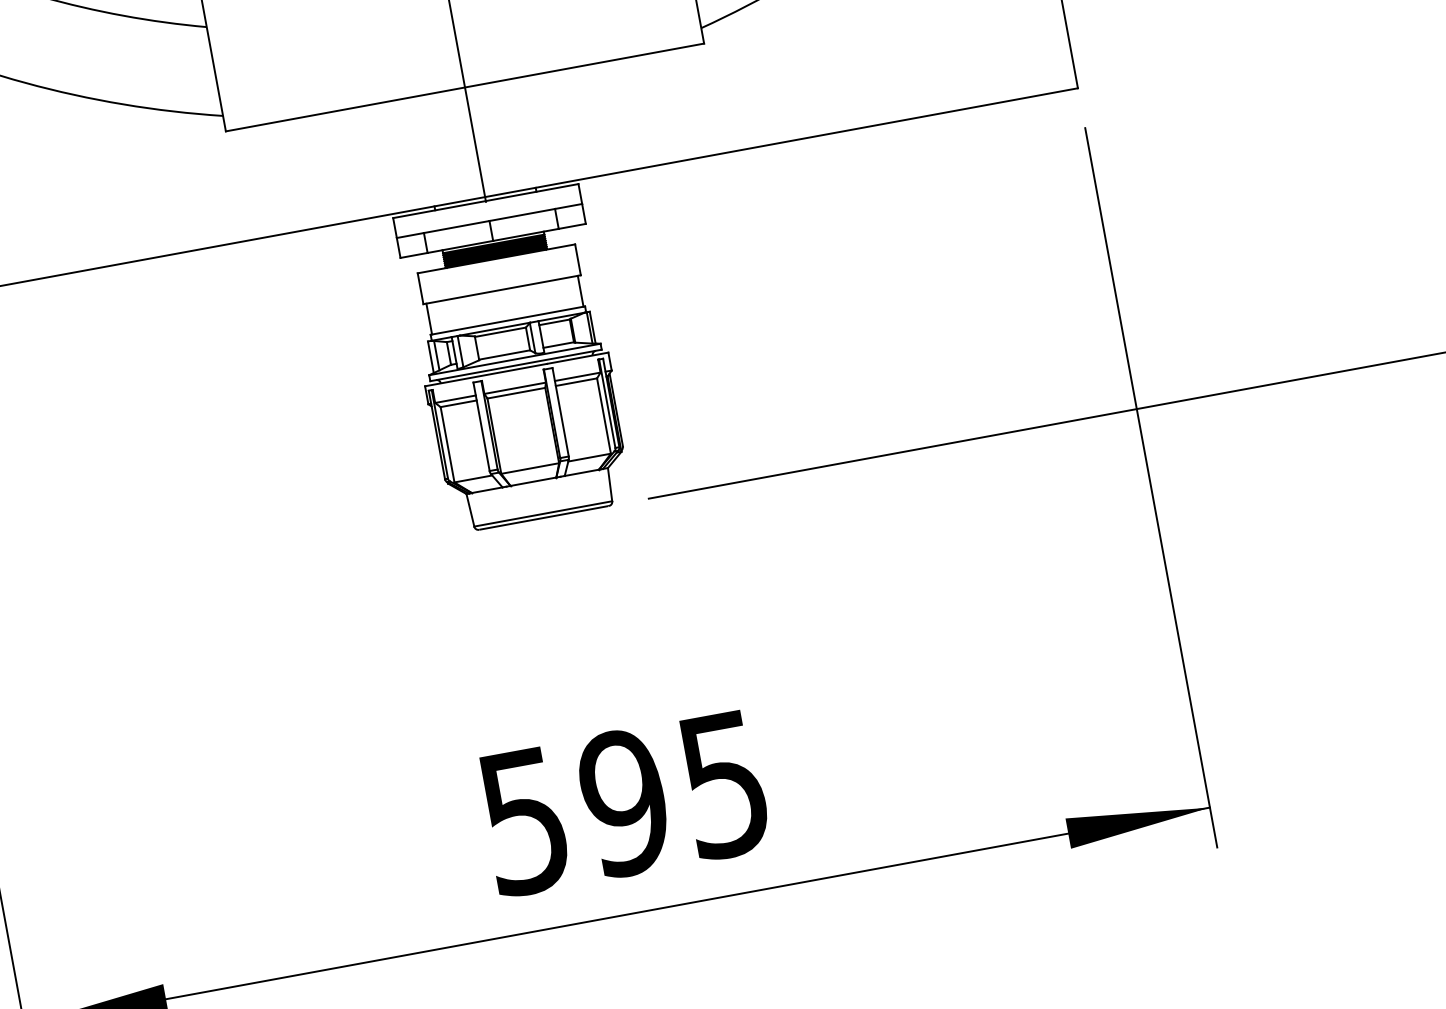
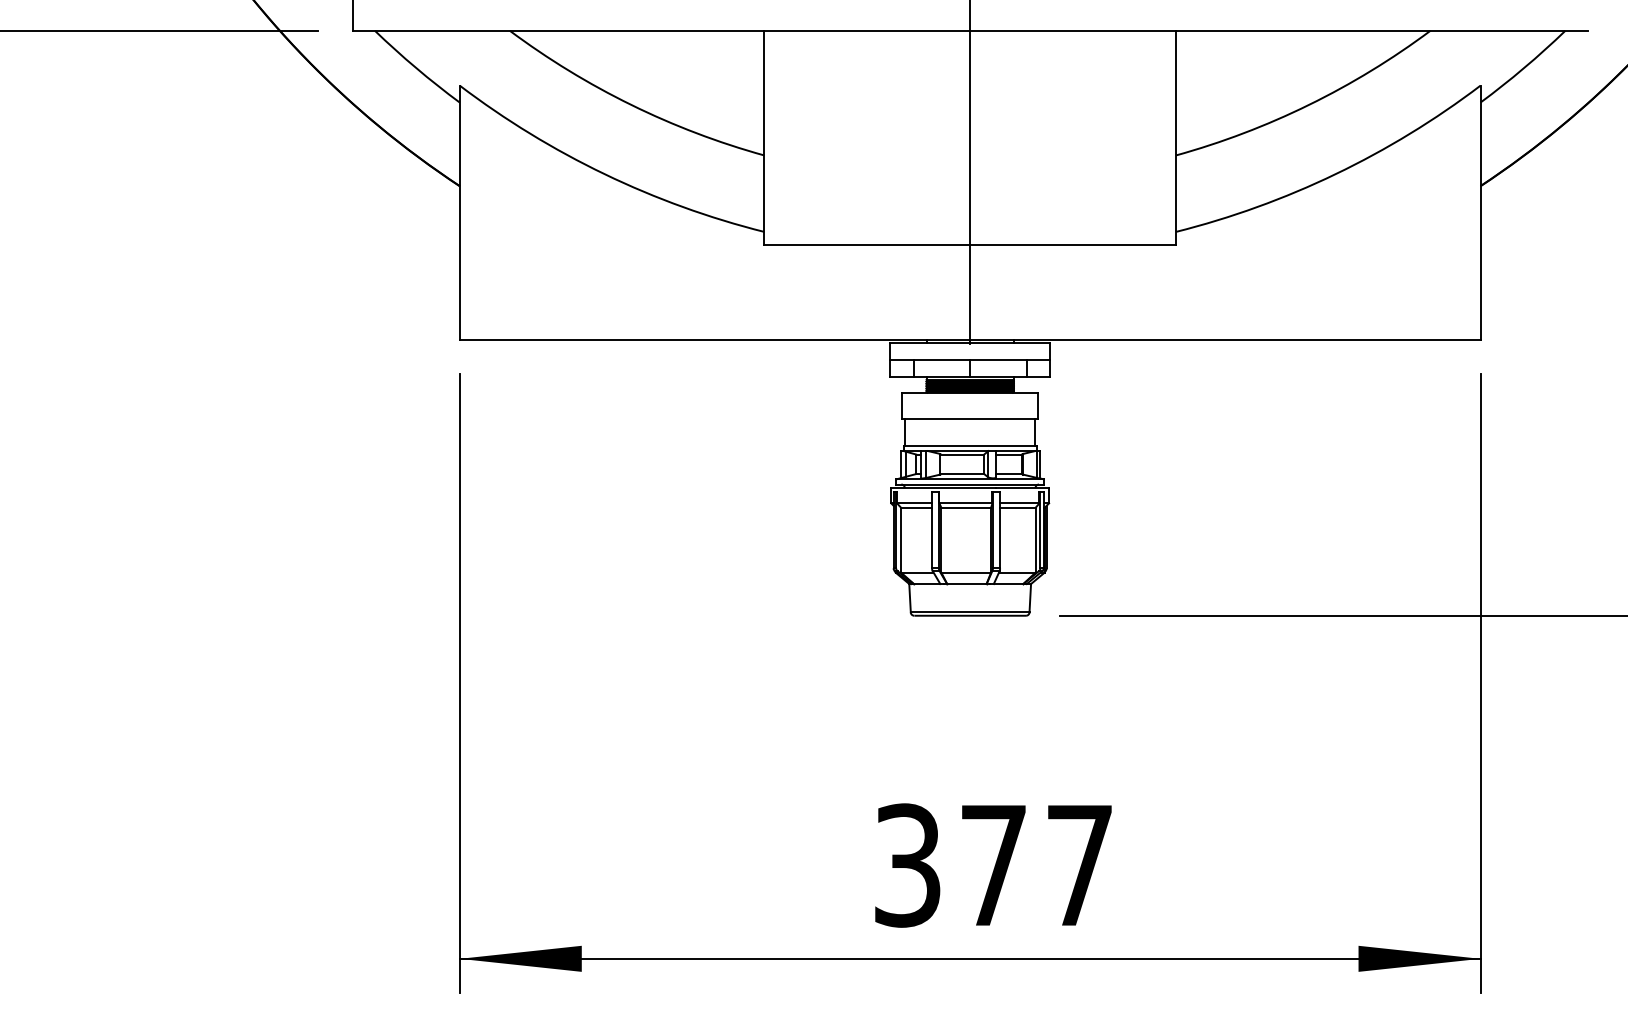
text: (624, 803) -> (993, 865), 595 -> 377

